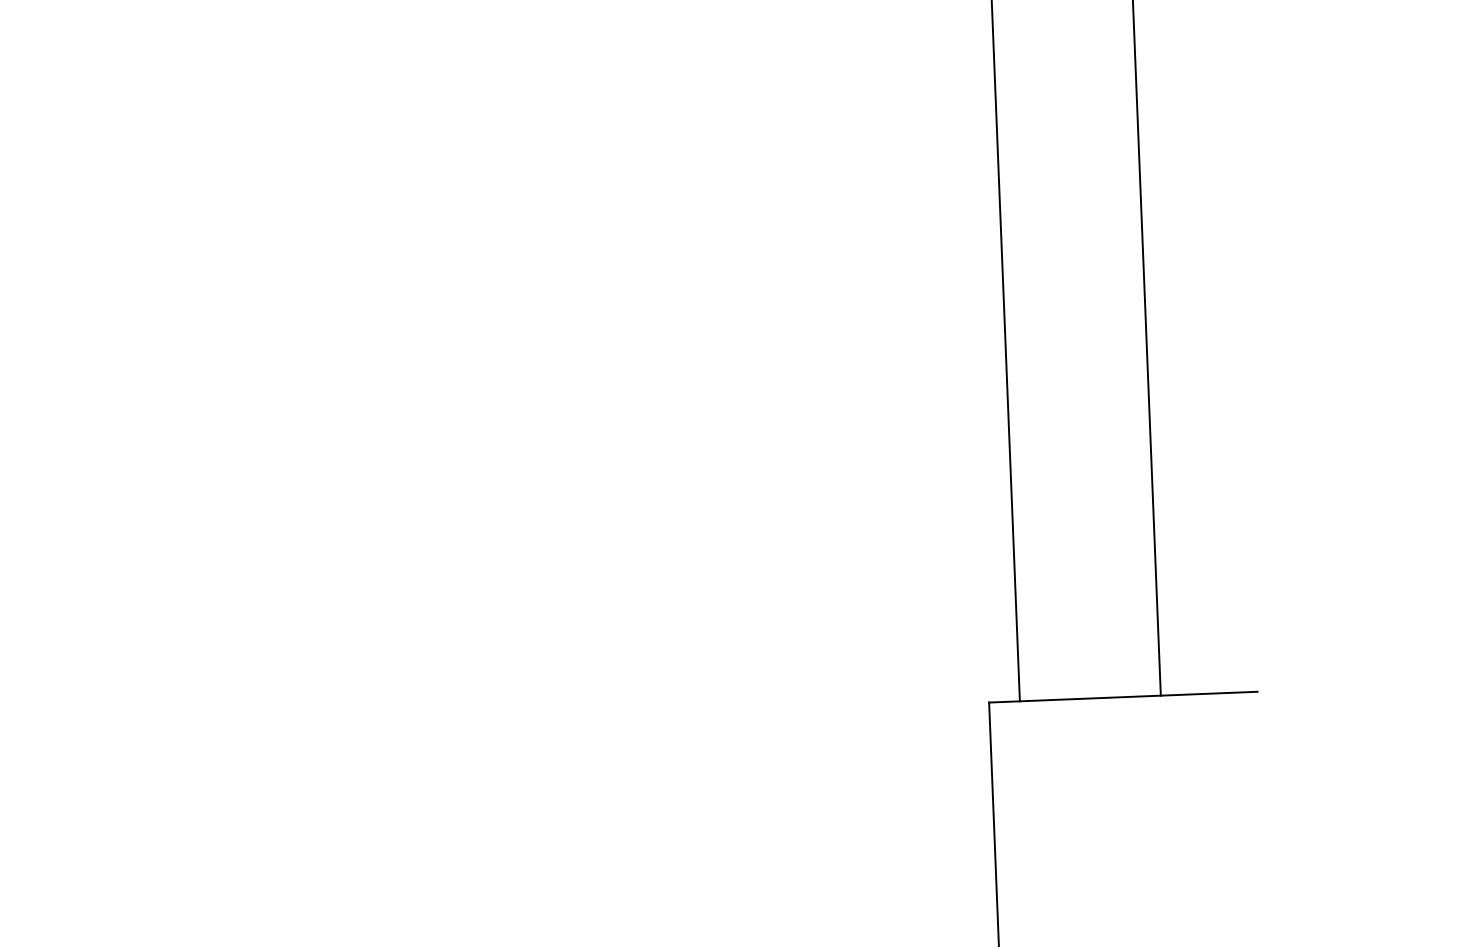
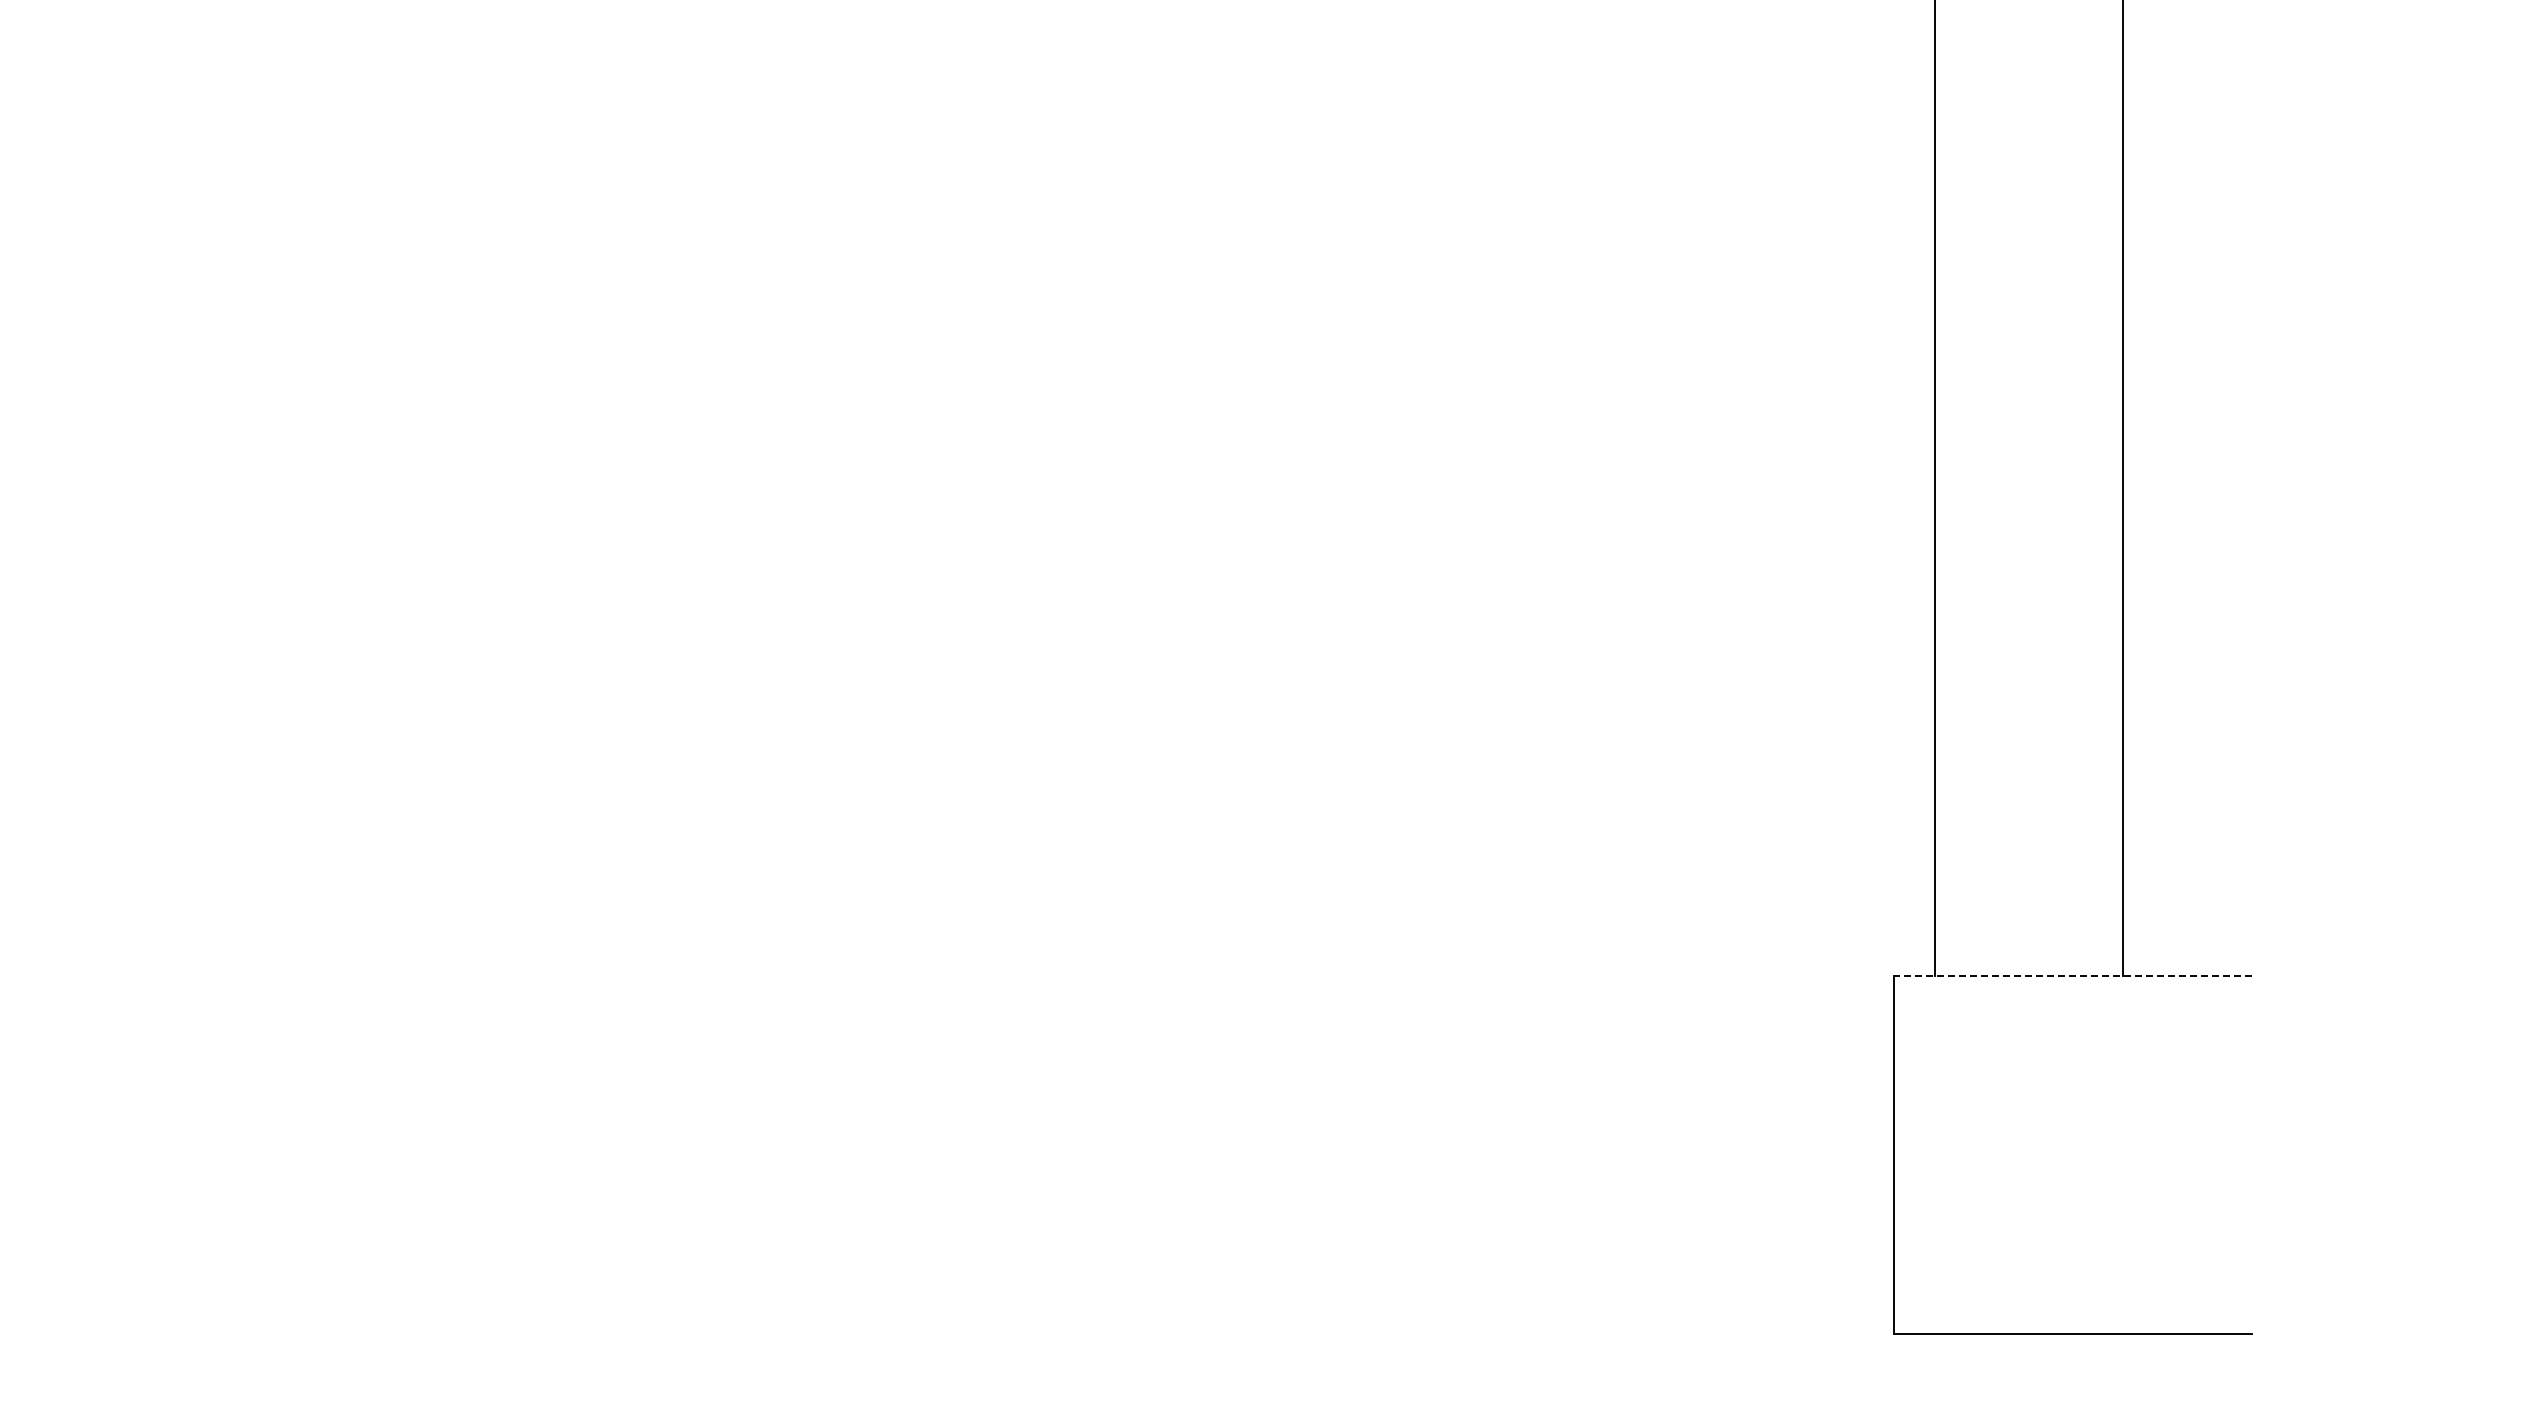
line: (1122, 697) -> (2072, 975), solid -> dashed

